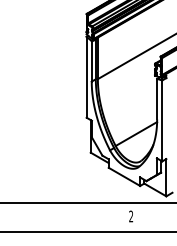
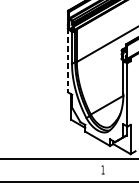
line: (86, 77) -> (67, 60), solid -> dashed
text: (130, 216) -> (102, 169), 2 -> 1

